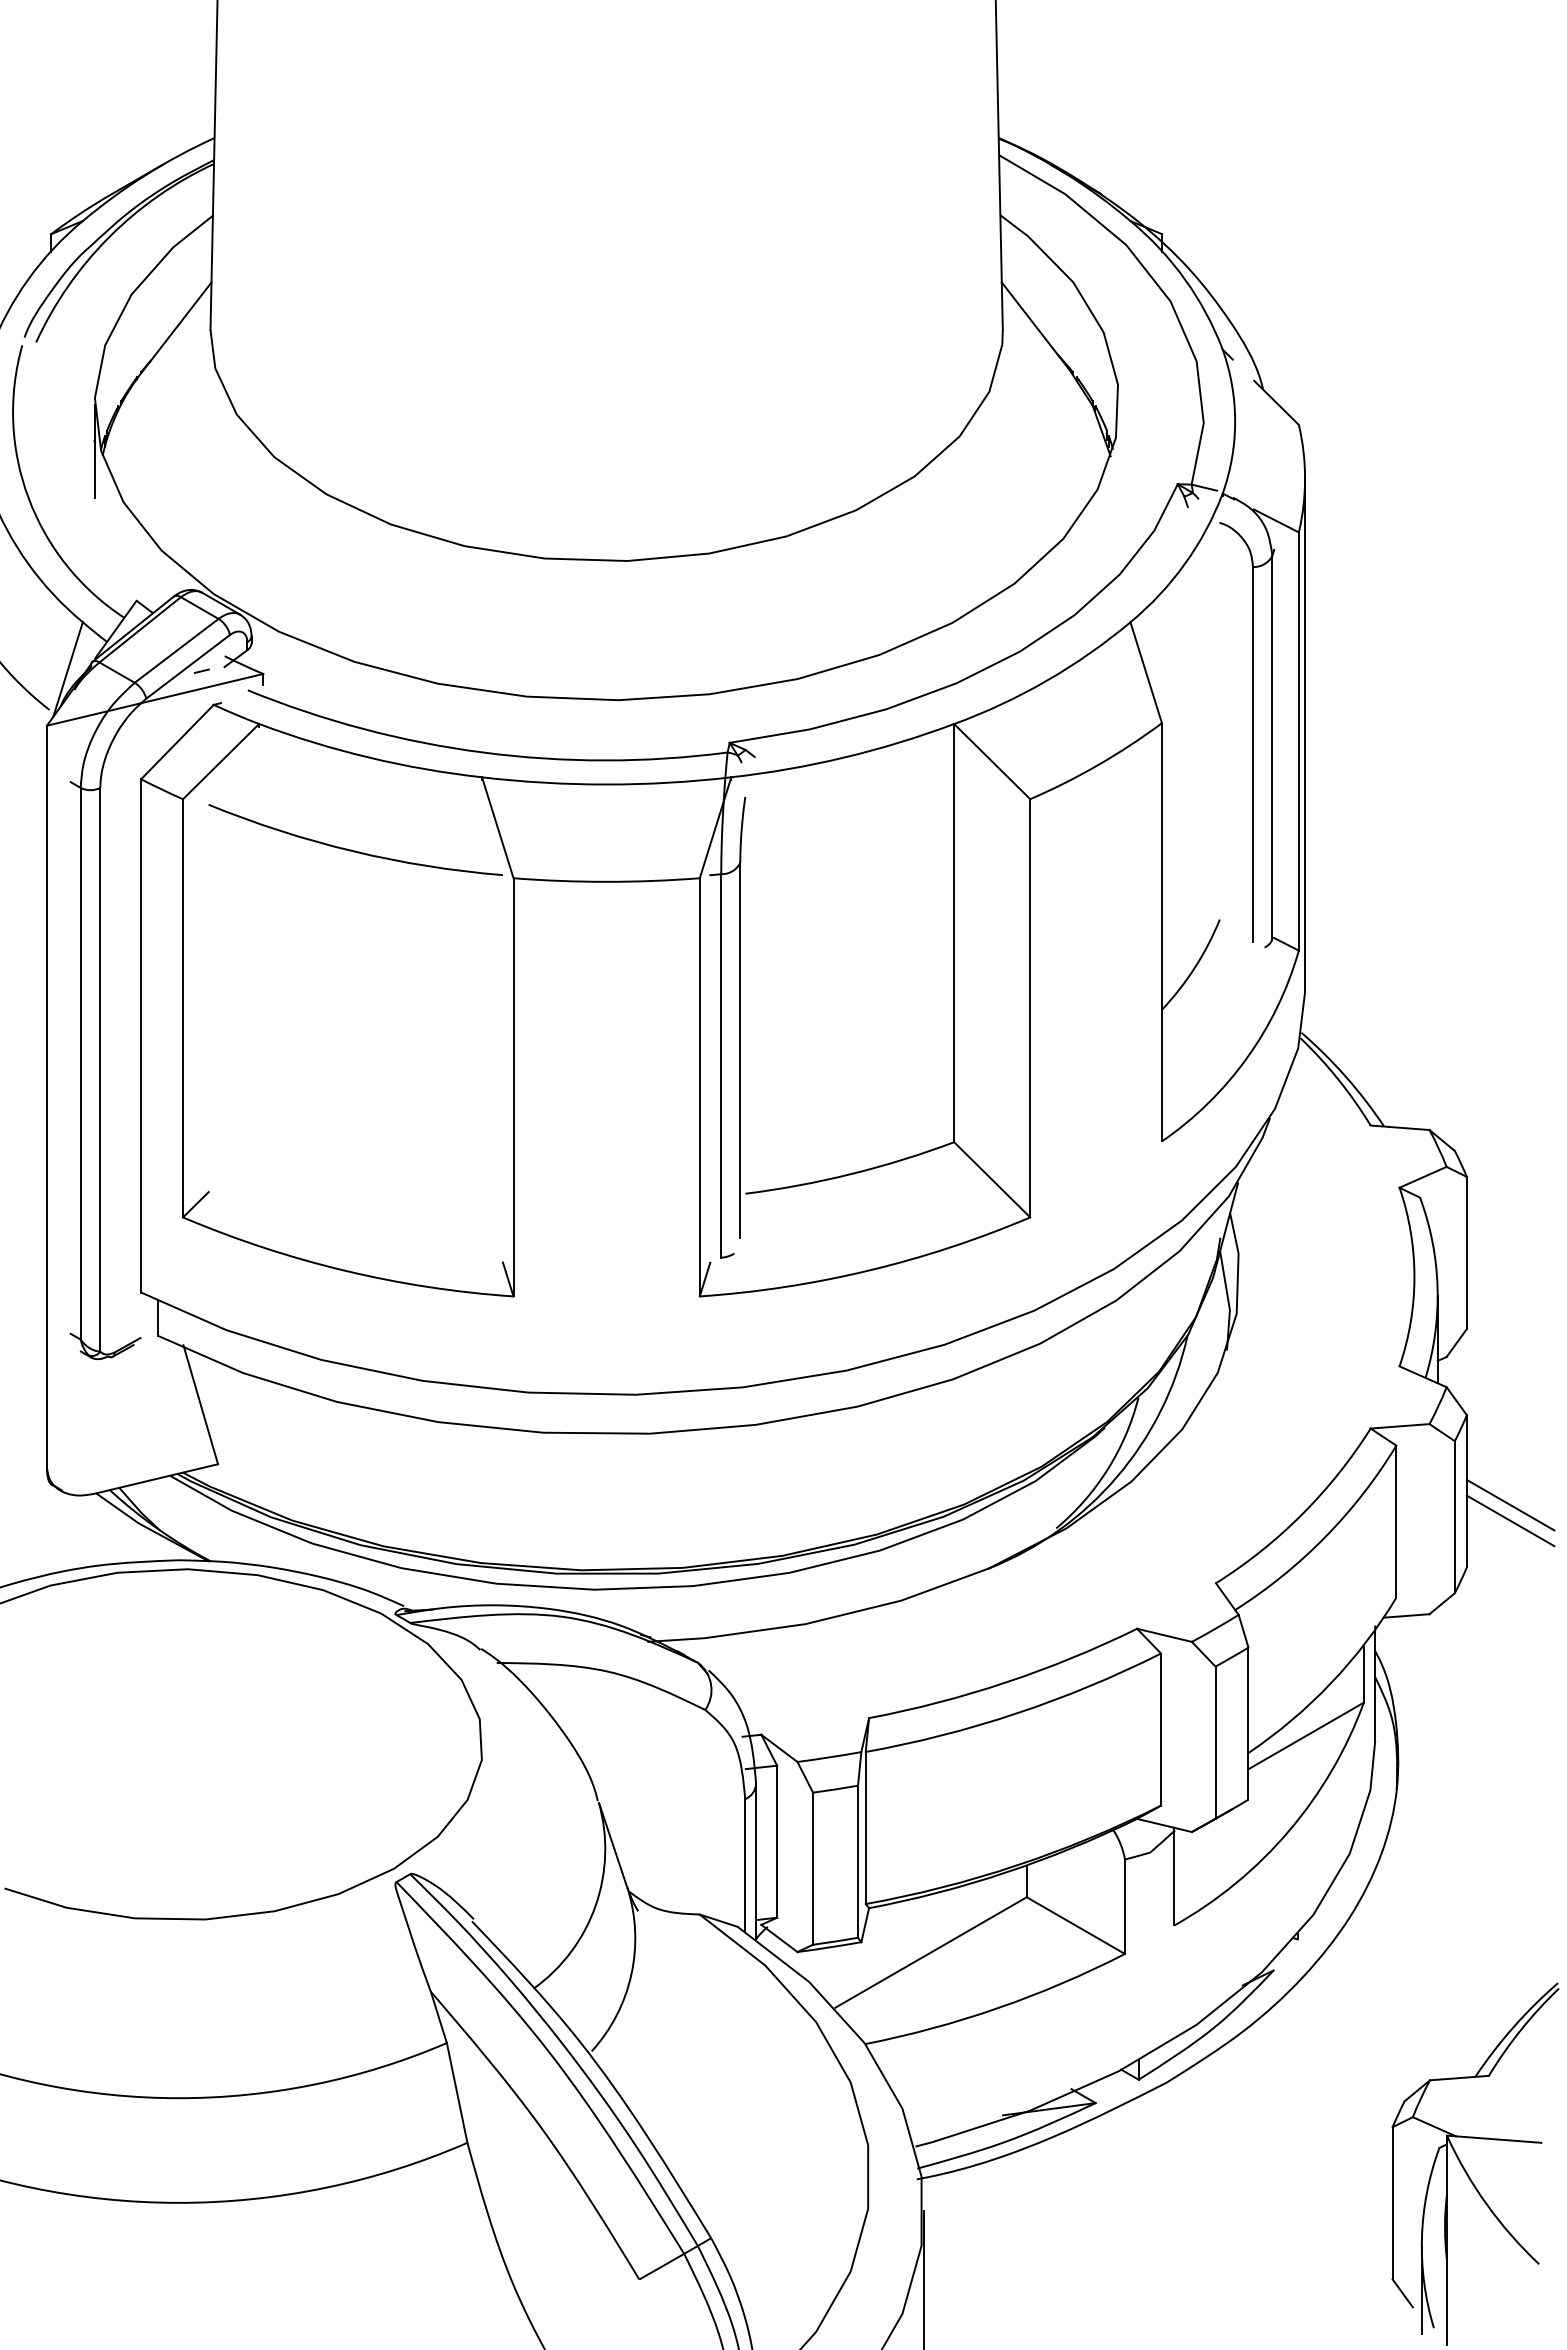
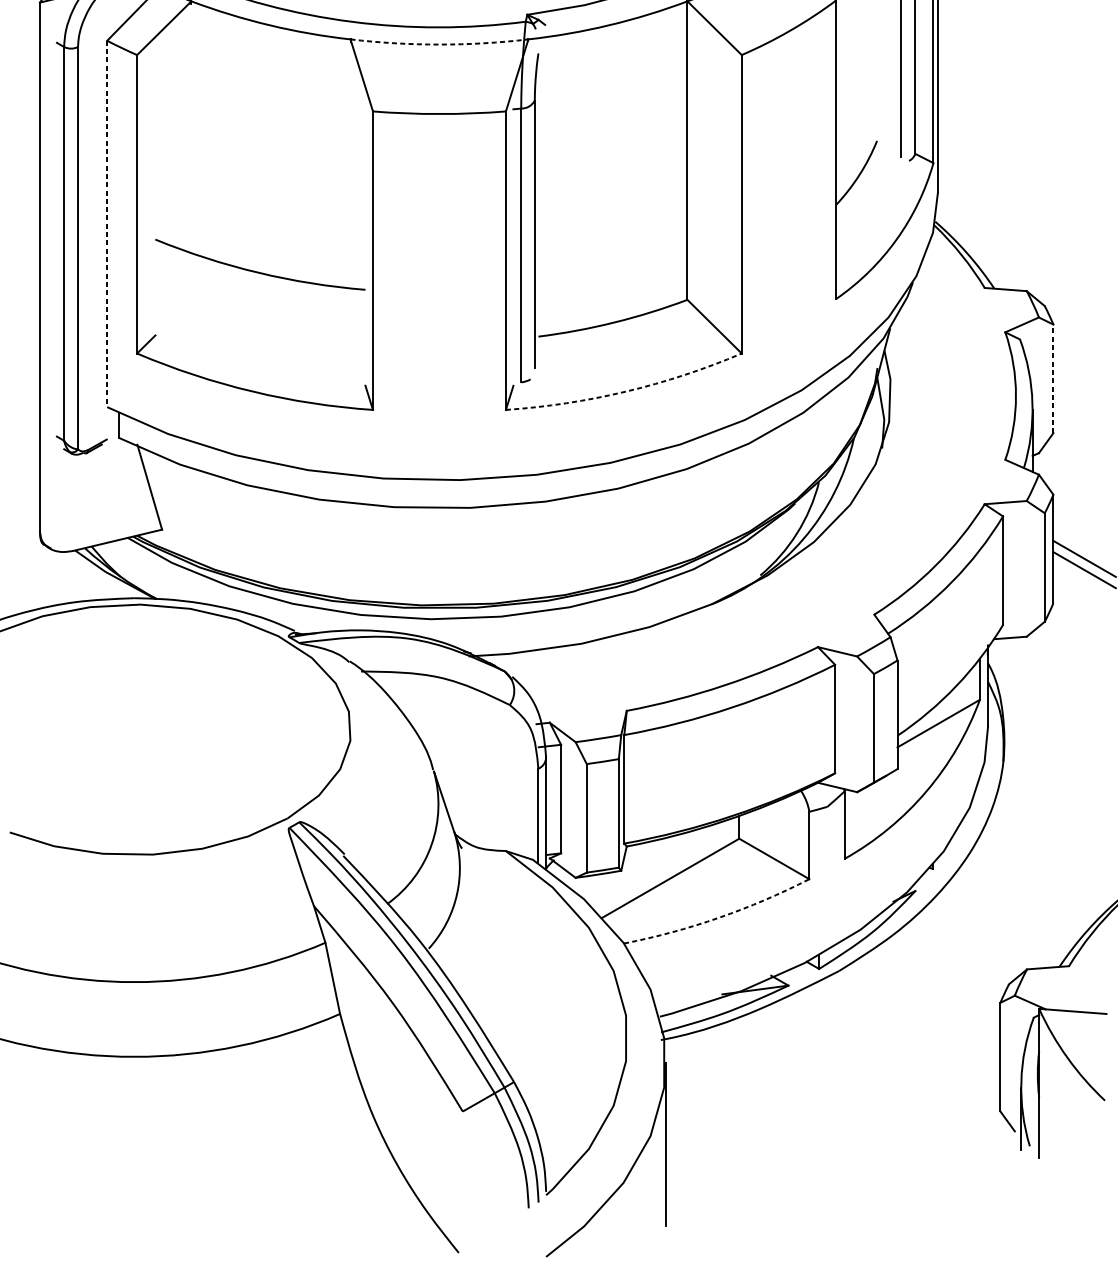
arc: (606, 784) -> (439, 44), solid -> dashed
arc: (351, 849) -> (257, 271), moved
line: (141, 1035) -> (107, 223), solid -> dashed
line: (1466, 1252) -> (1053, 378), solid -> dashed
arc: (868, 1270) -> (626, 391), solid -> dashed
arc: (998, 2008) -> (719, 918), solid -> dashed

